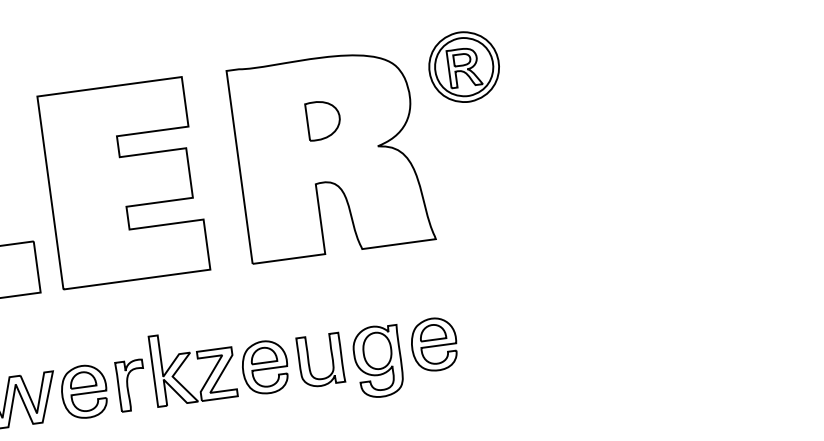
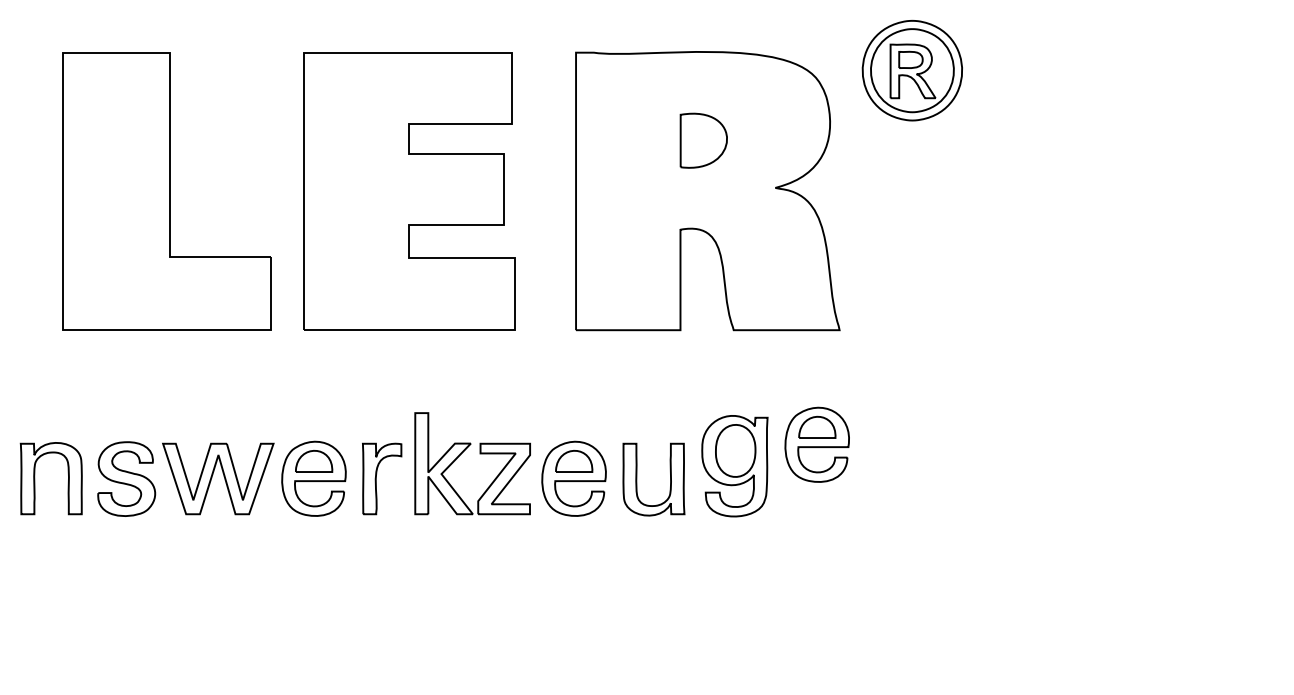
part: (463, 67) -> (911, 70), moved
part: (433, 344) -> (816, 444), moved
part: (378, 361) -> (734, 466), moved

